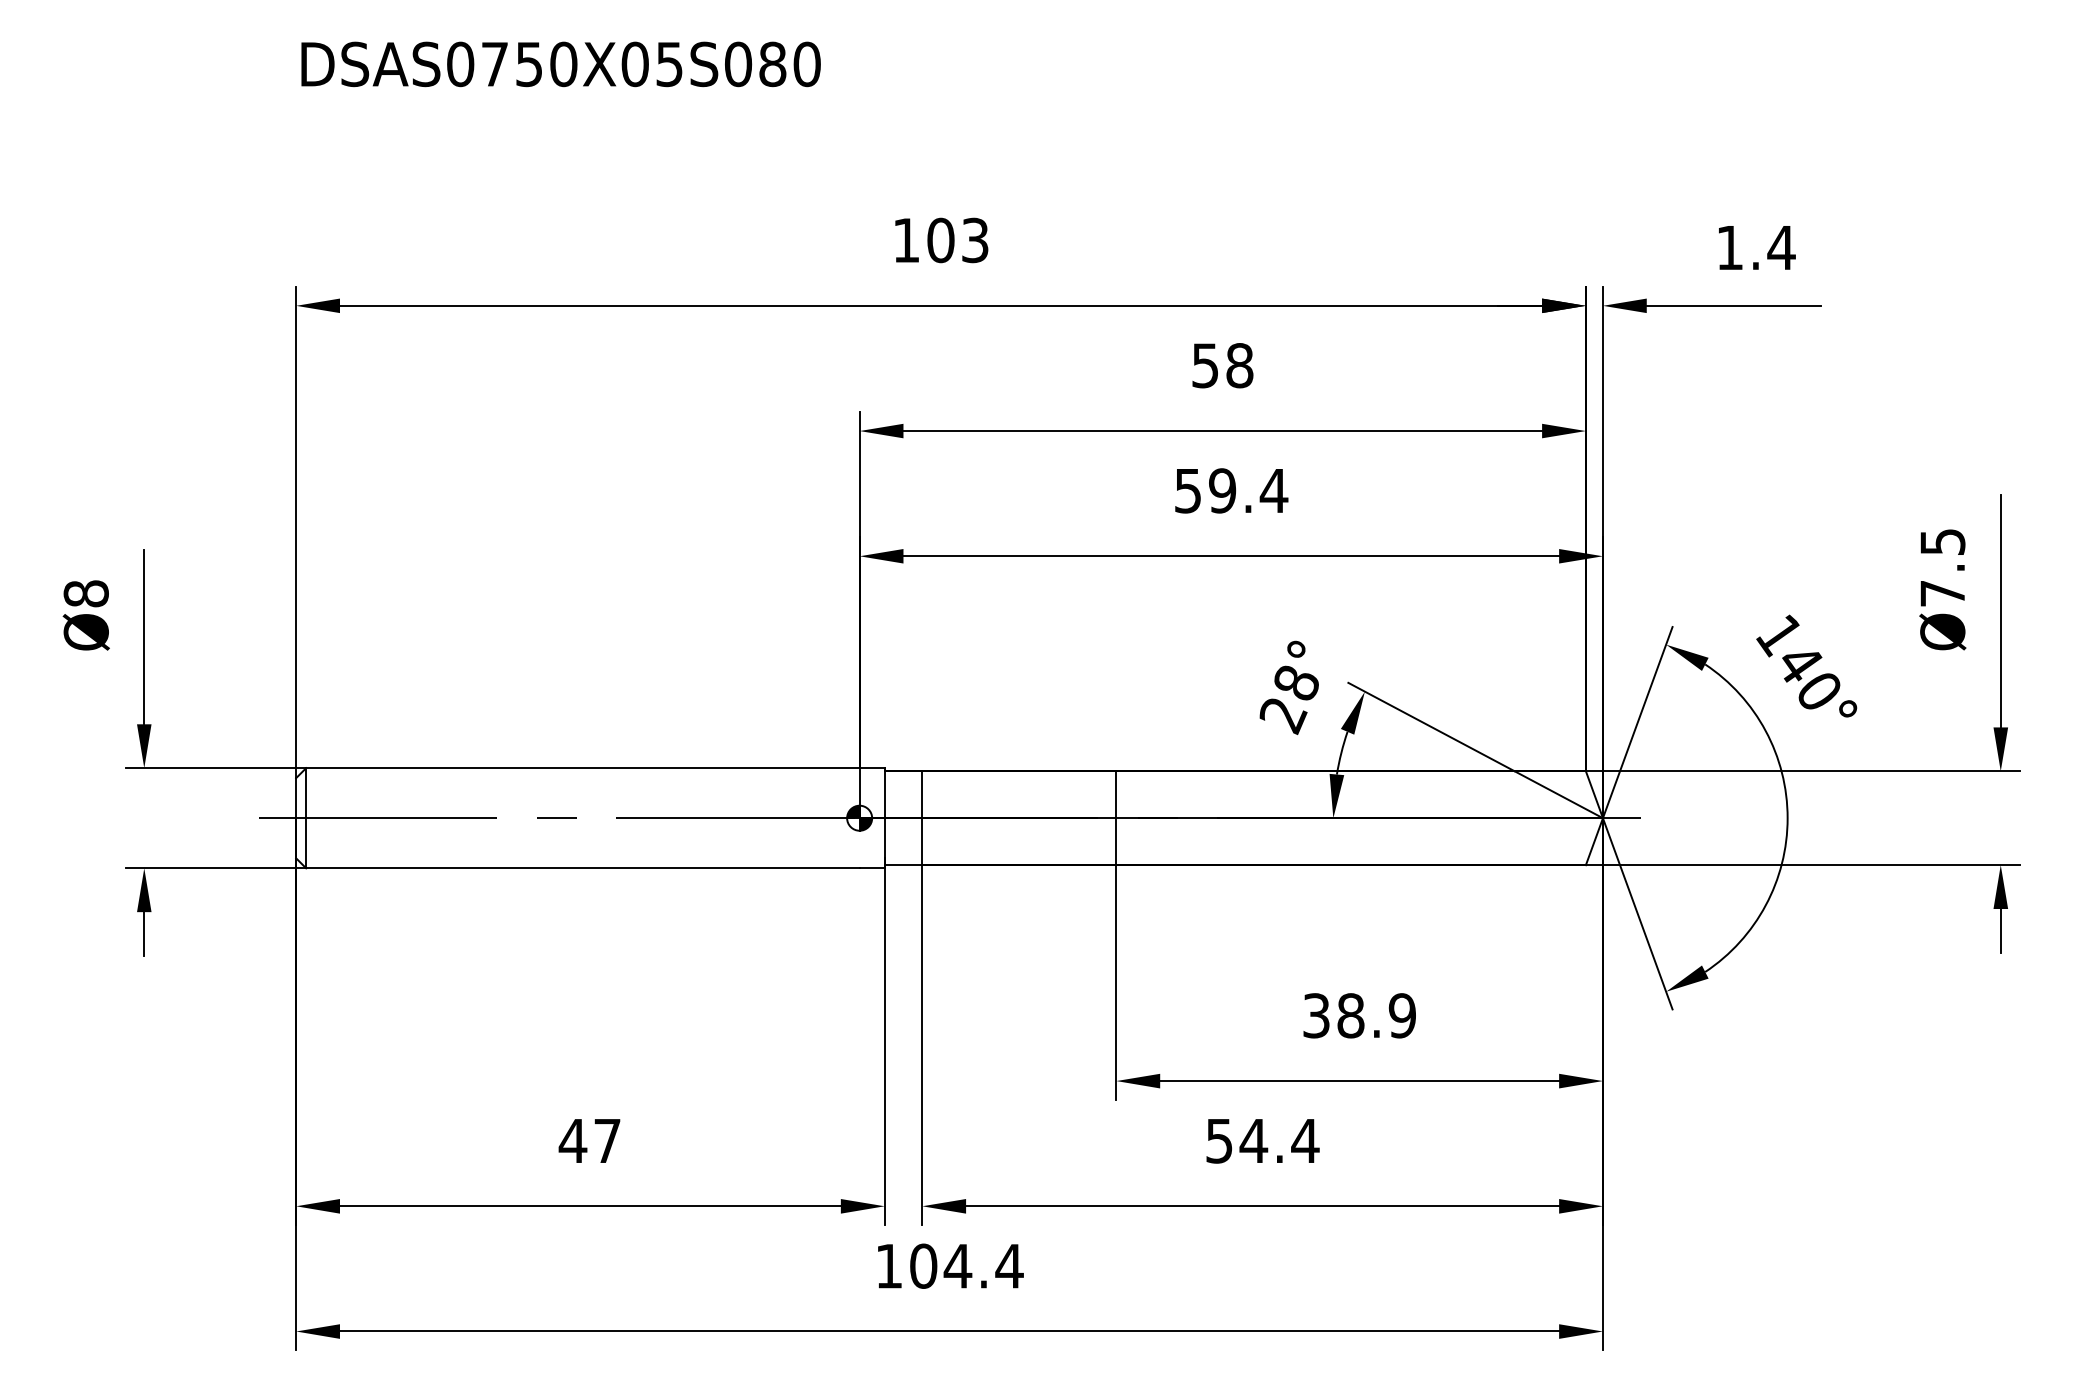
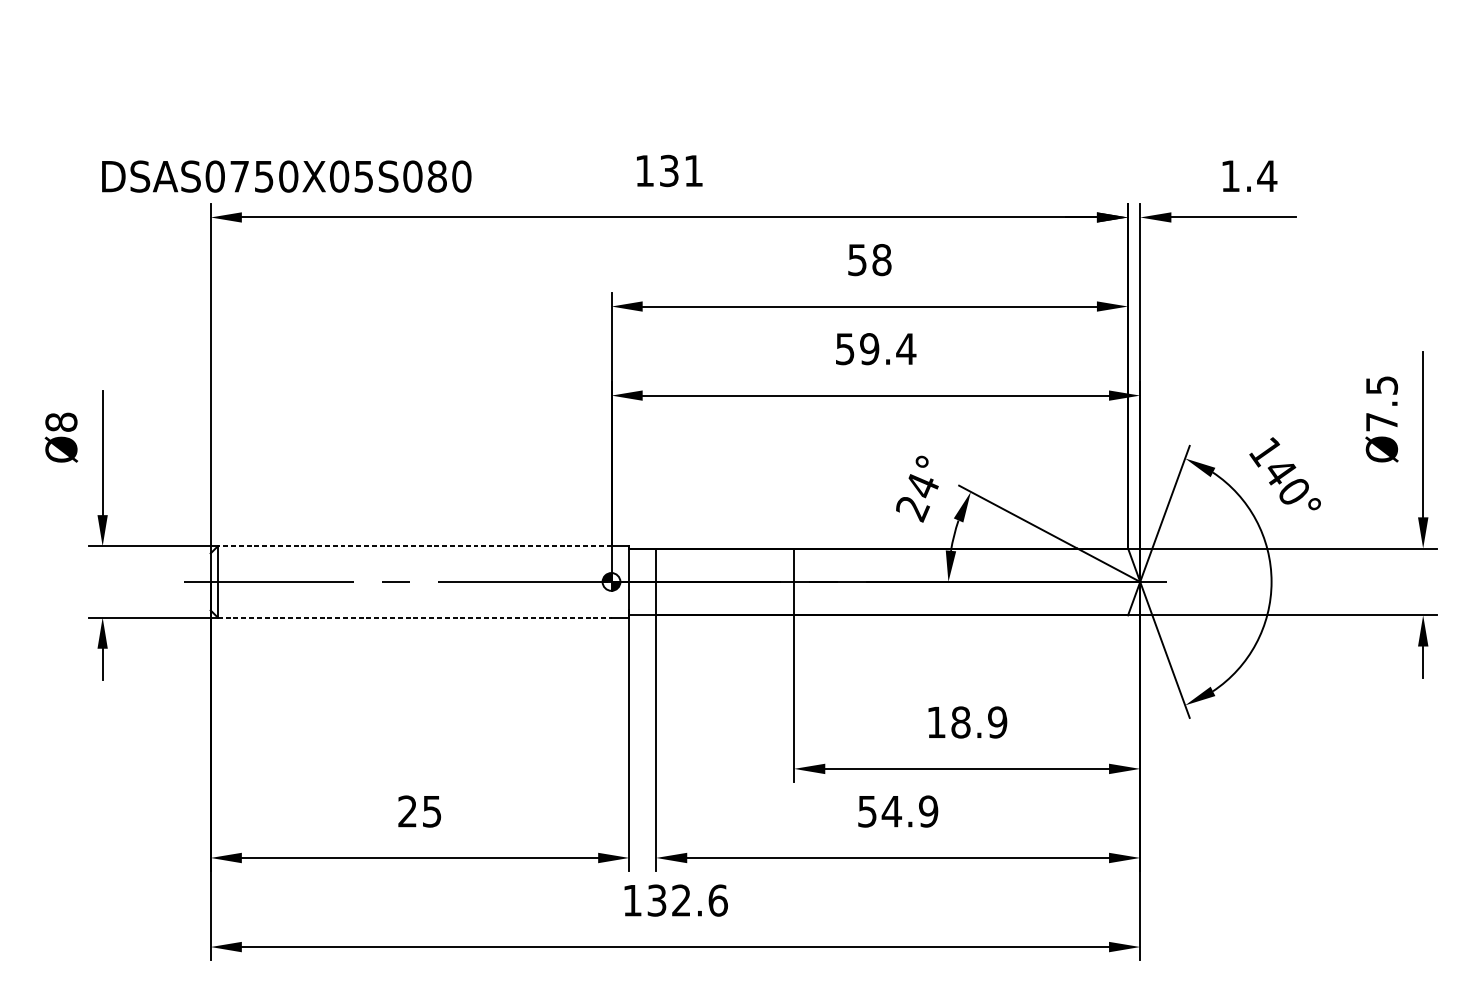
text: (560, 64) -> (286, 176), moved
text: (957, 240) -> (681, 171), 103 -> 131
text: (1296, 682) -> (922, 485), 28° -> 24°
line: (582, 768) -> (414, 546), solid -> dashed
line: (582, 868) -> (414, 617), solid -> dashed
text: (1316, 1015) -> (936, 722), 38.9 -> 18.9
text: (589, 1140) -> (419, 811), 47 -> 25
text: (1305, 1140) -> (928, 811), 54.4 -> 54.9
text: (966, 1265) -> (687, 900), 104.4 -> 132.6

